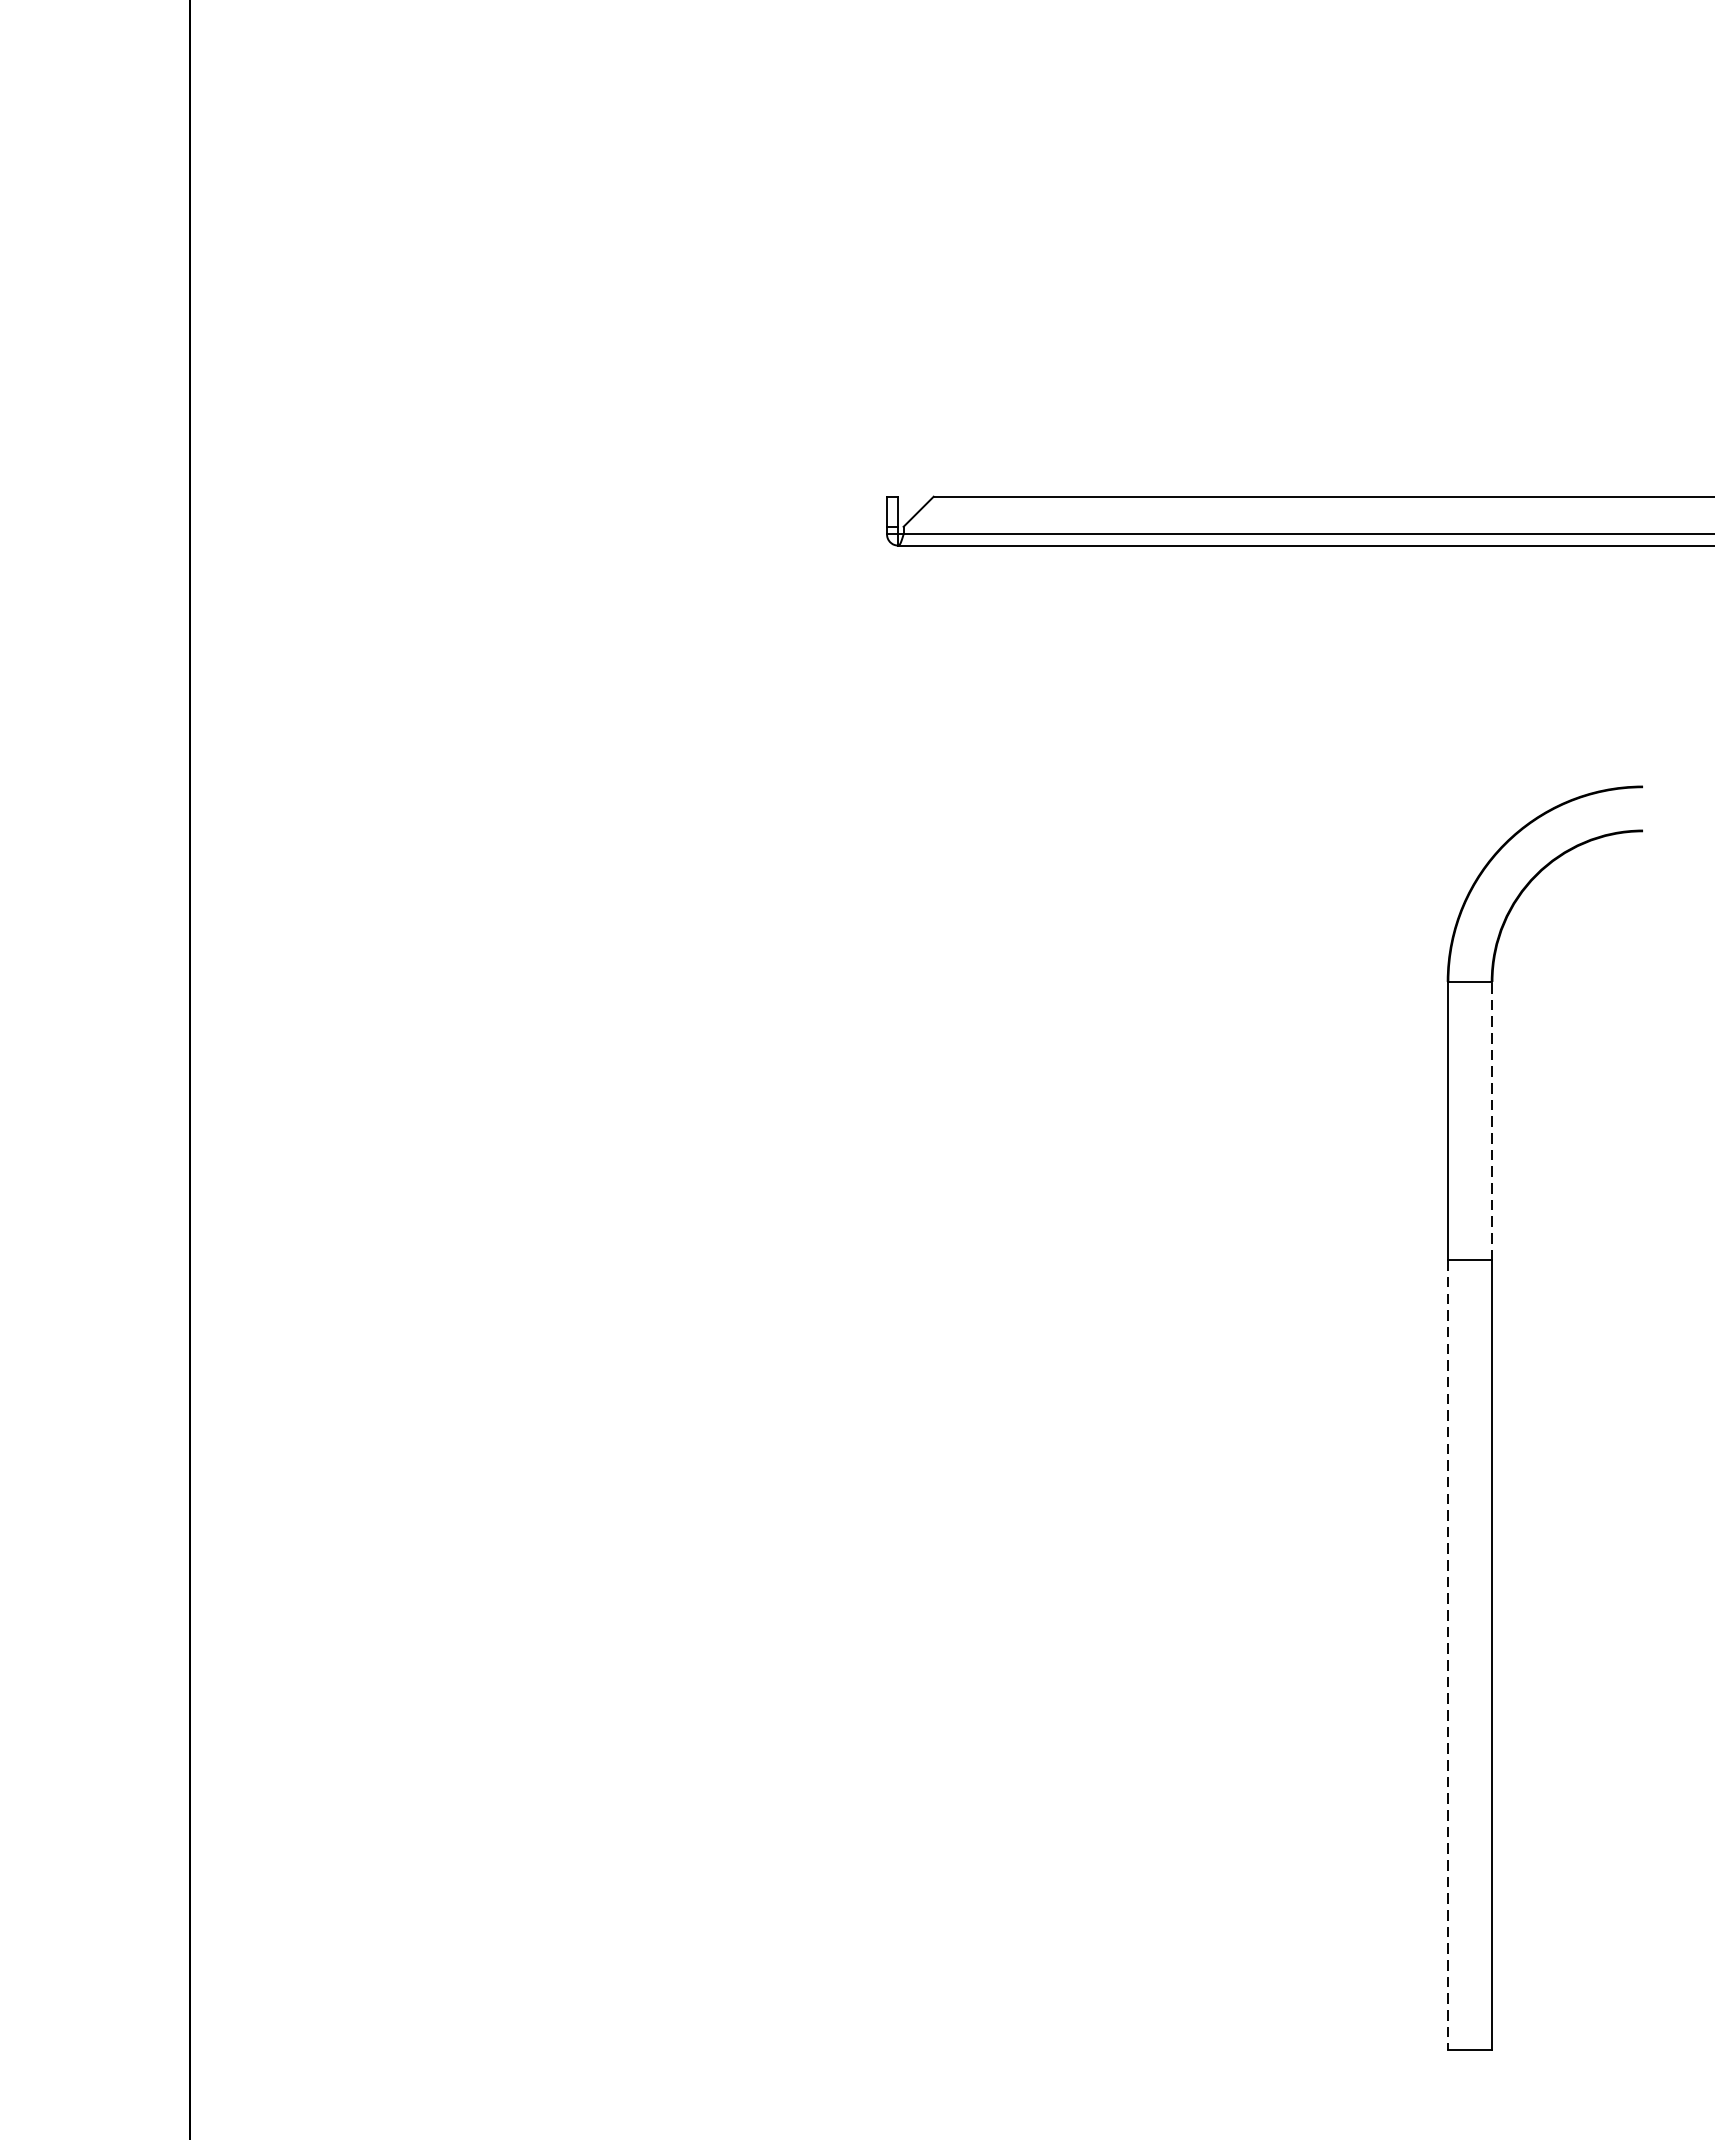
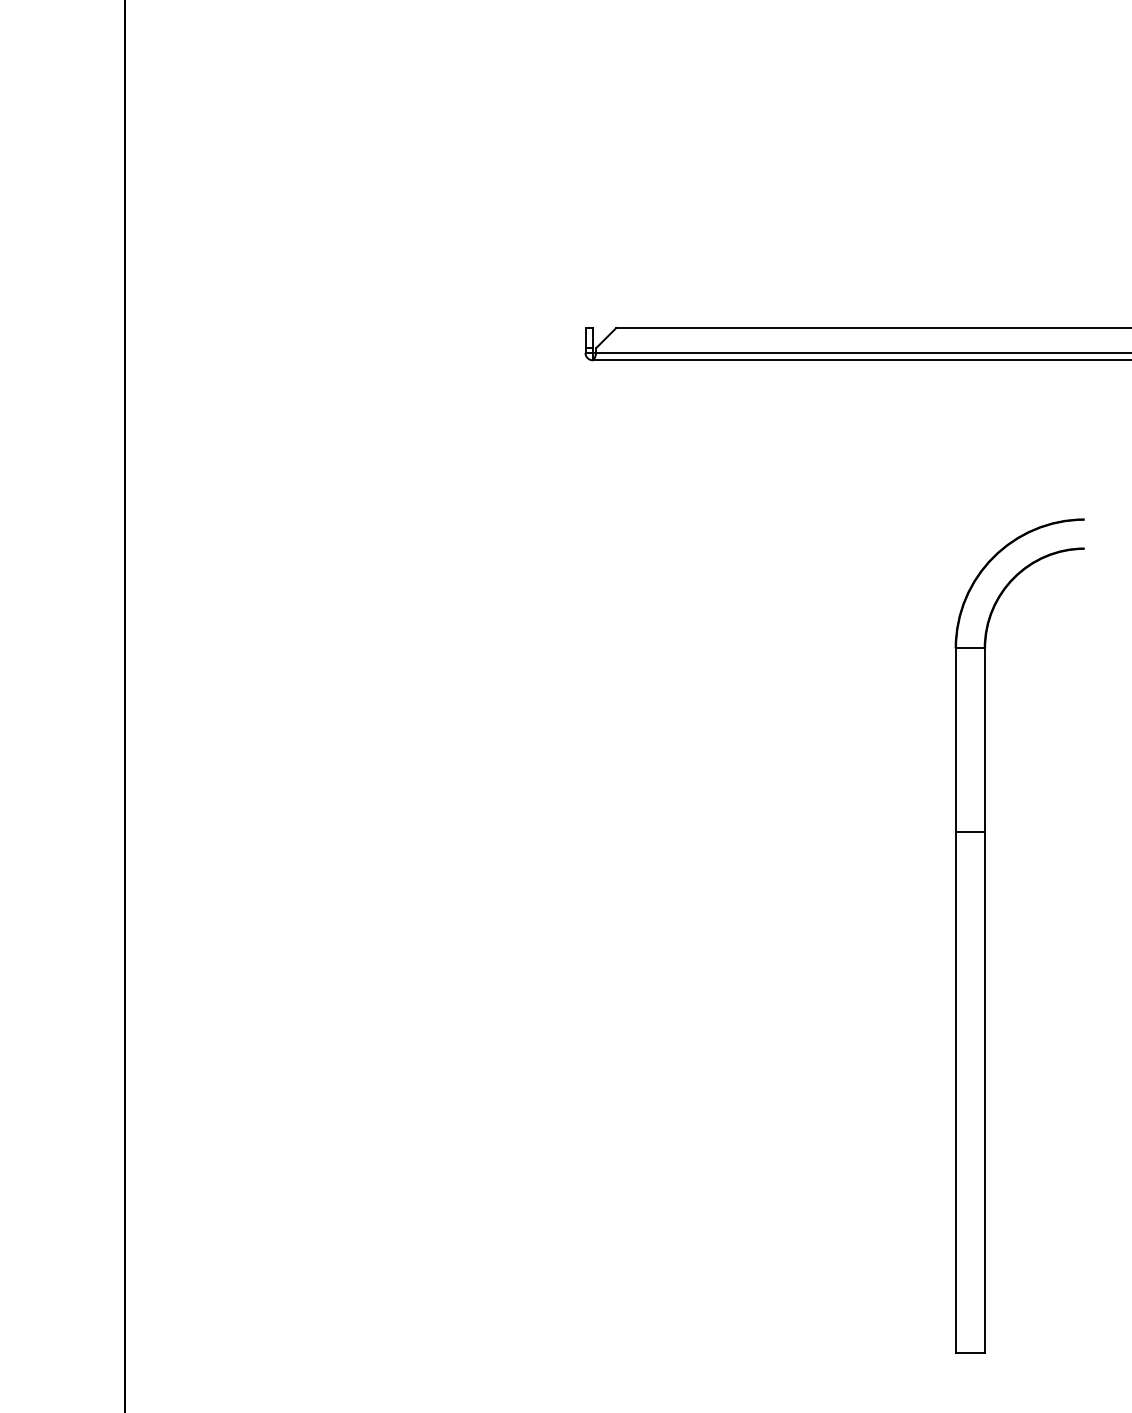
line: (1492, 1121) -> (985, 740), dashed -> solid
line: (1449, 1654) -> (956, 1092), dashed -> solid

